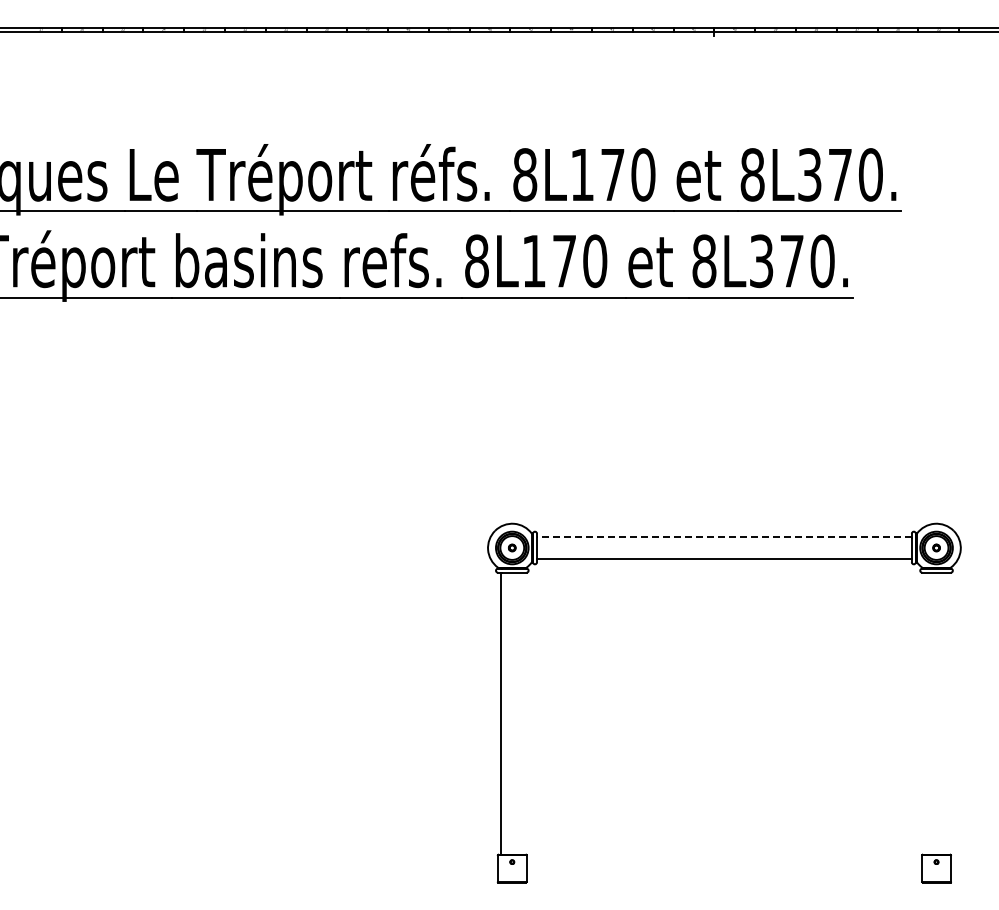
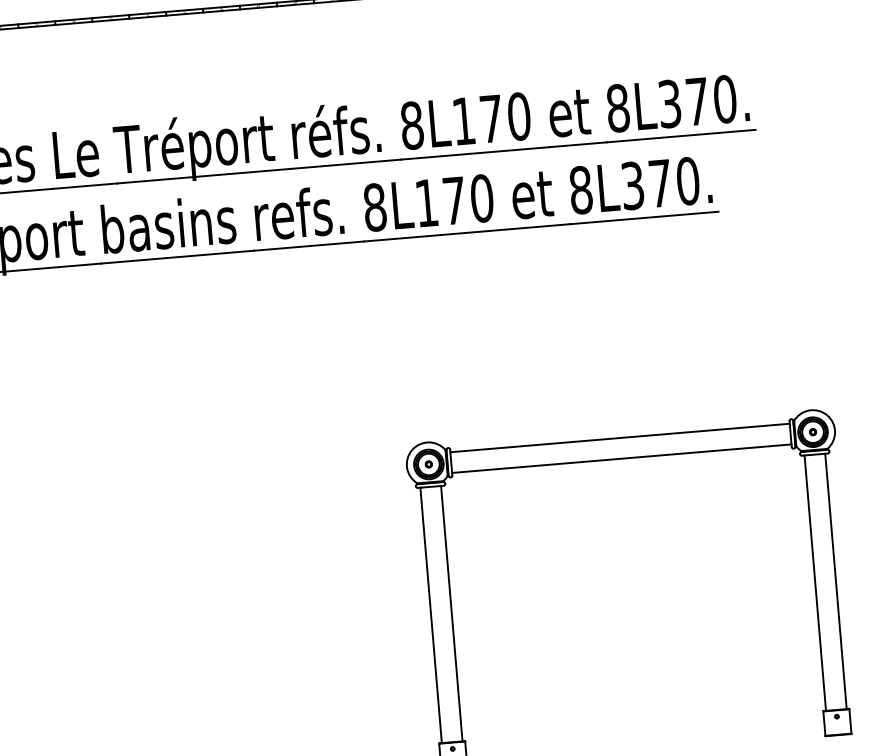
line: (723, 536) -> (619, 437), dashed -> solid
line: (523, 713) -> (451, 613), added
line: (925, 713) -> (815, 582), added
line: (947, 713) -> (835, 581), added

